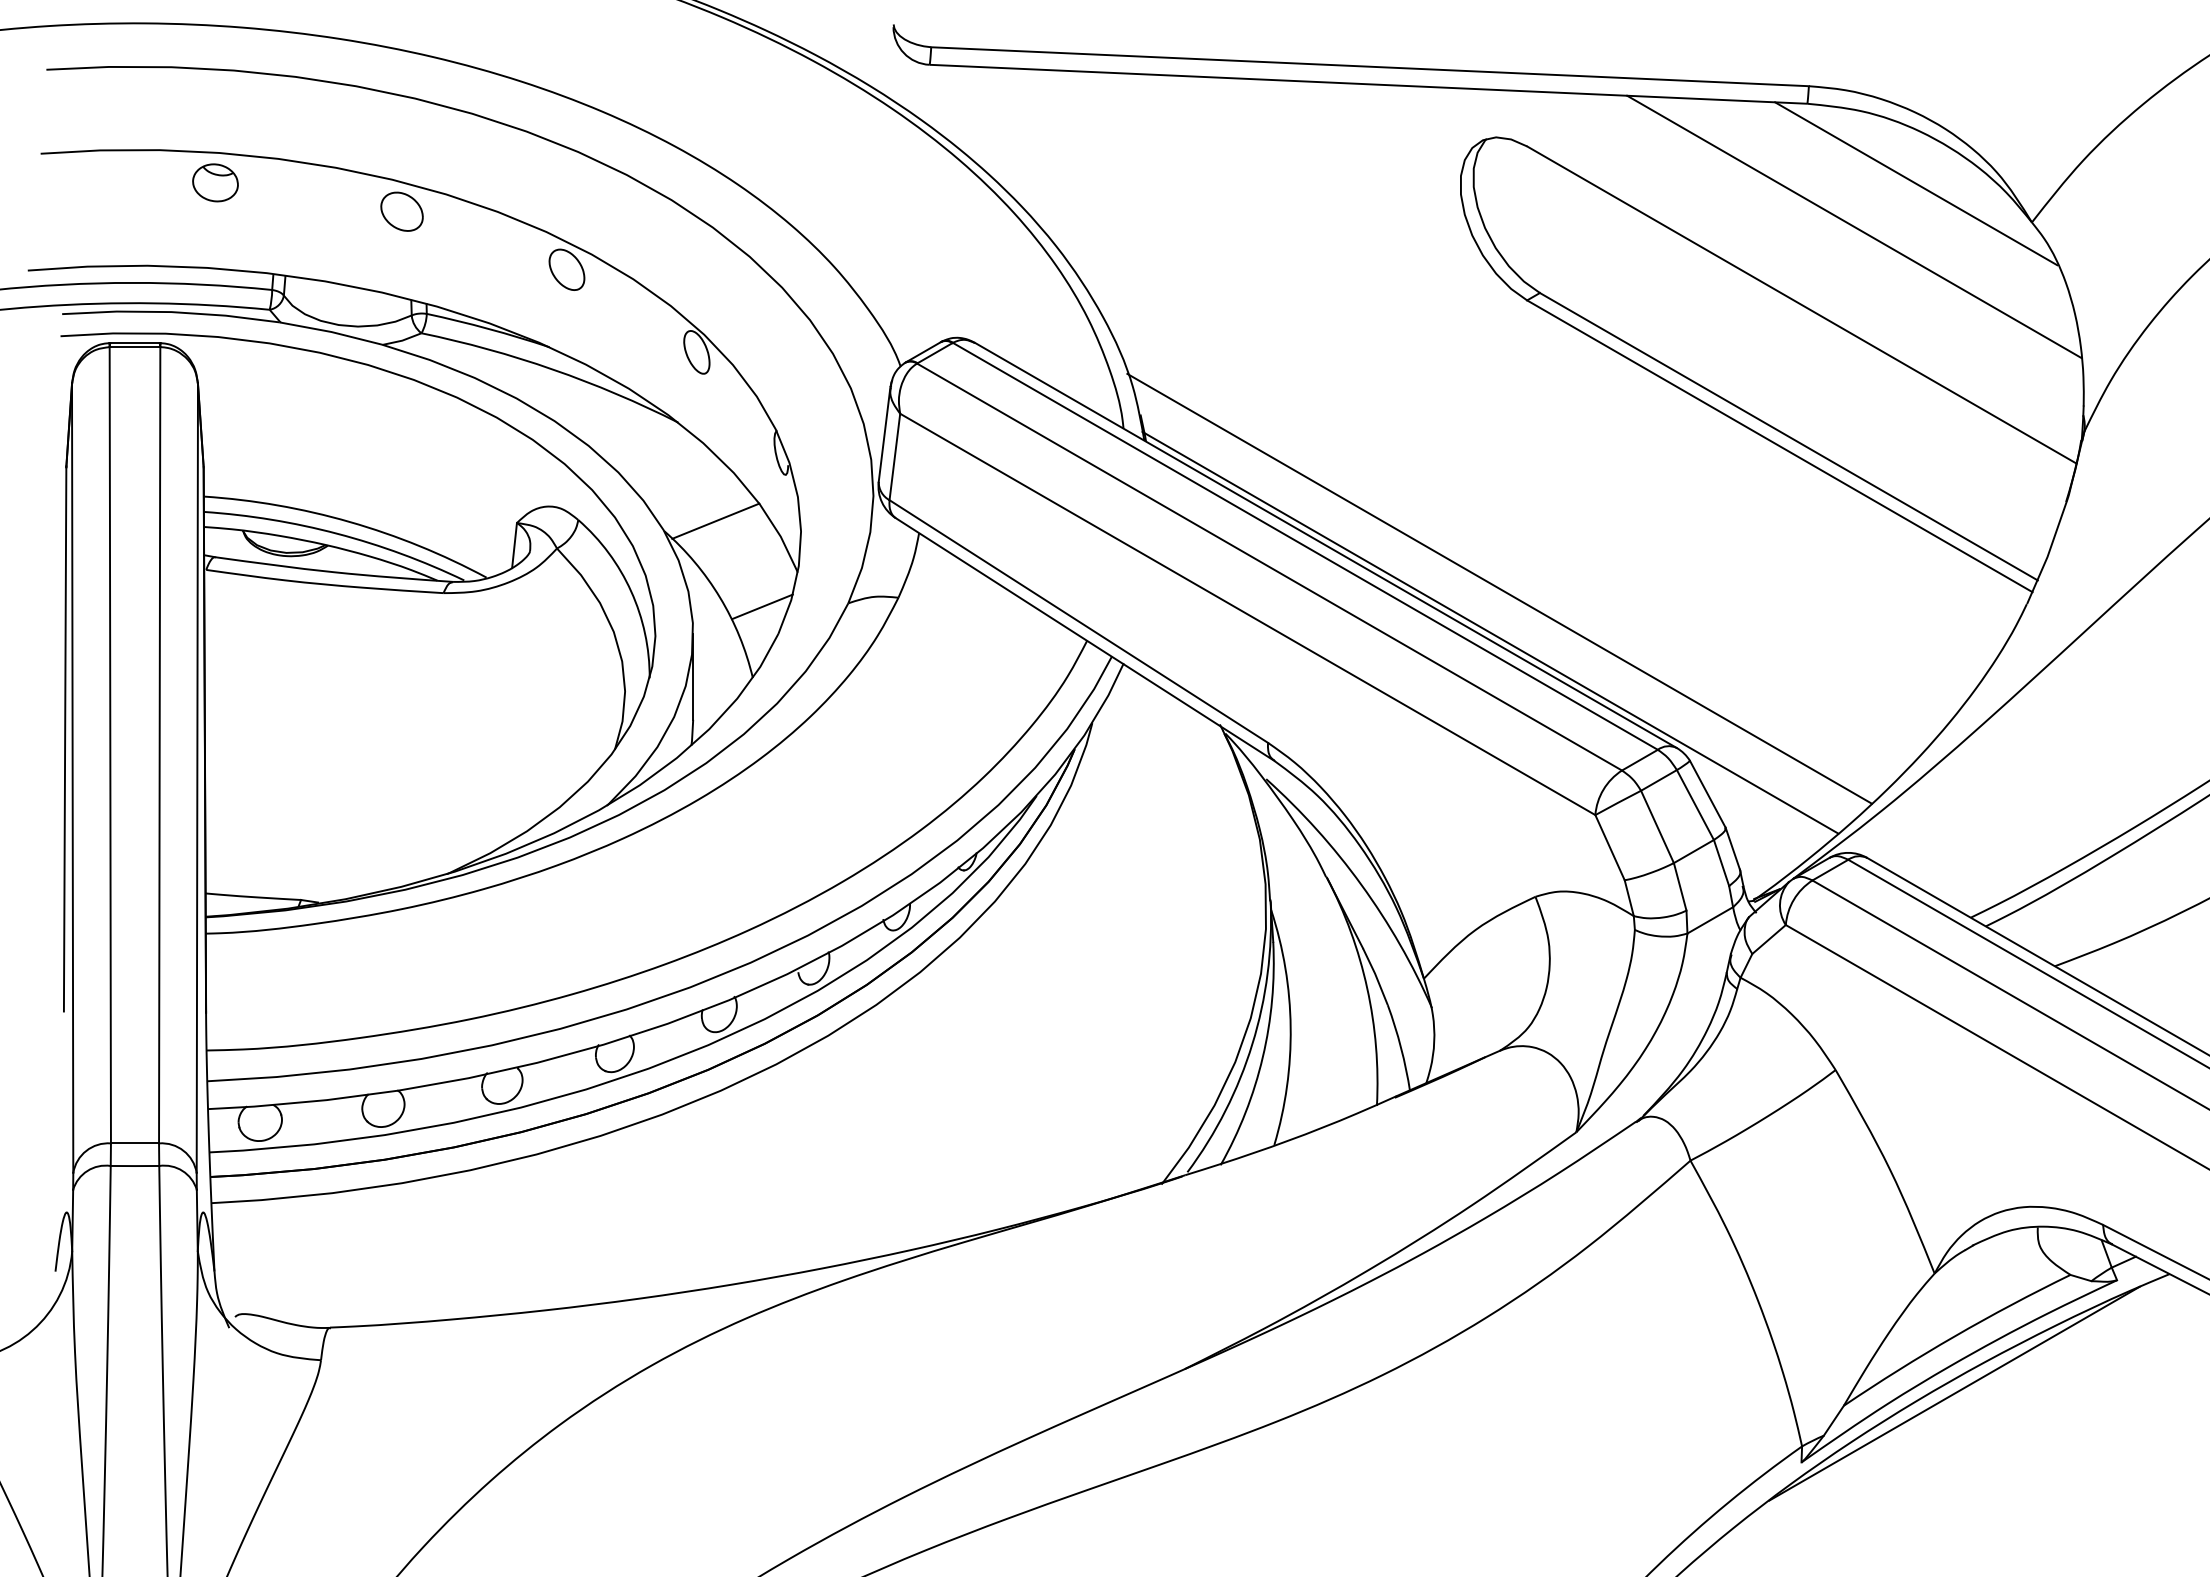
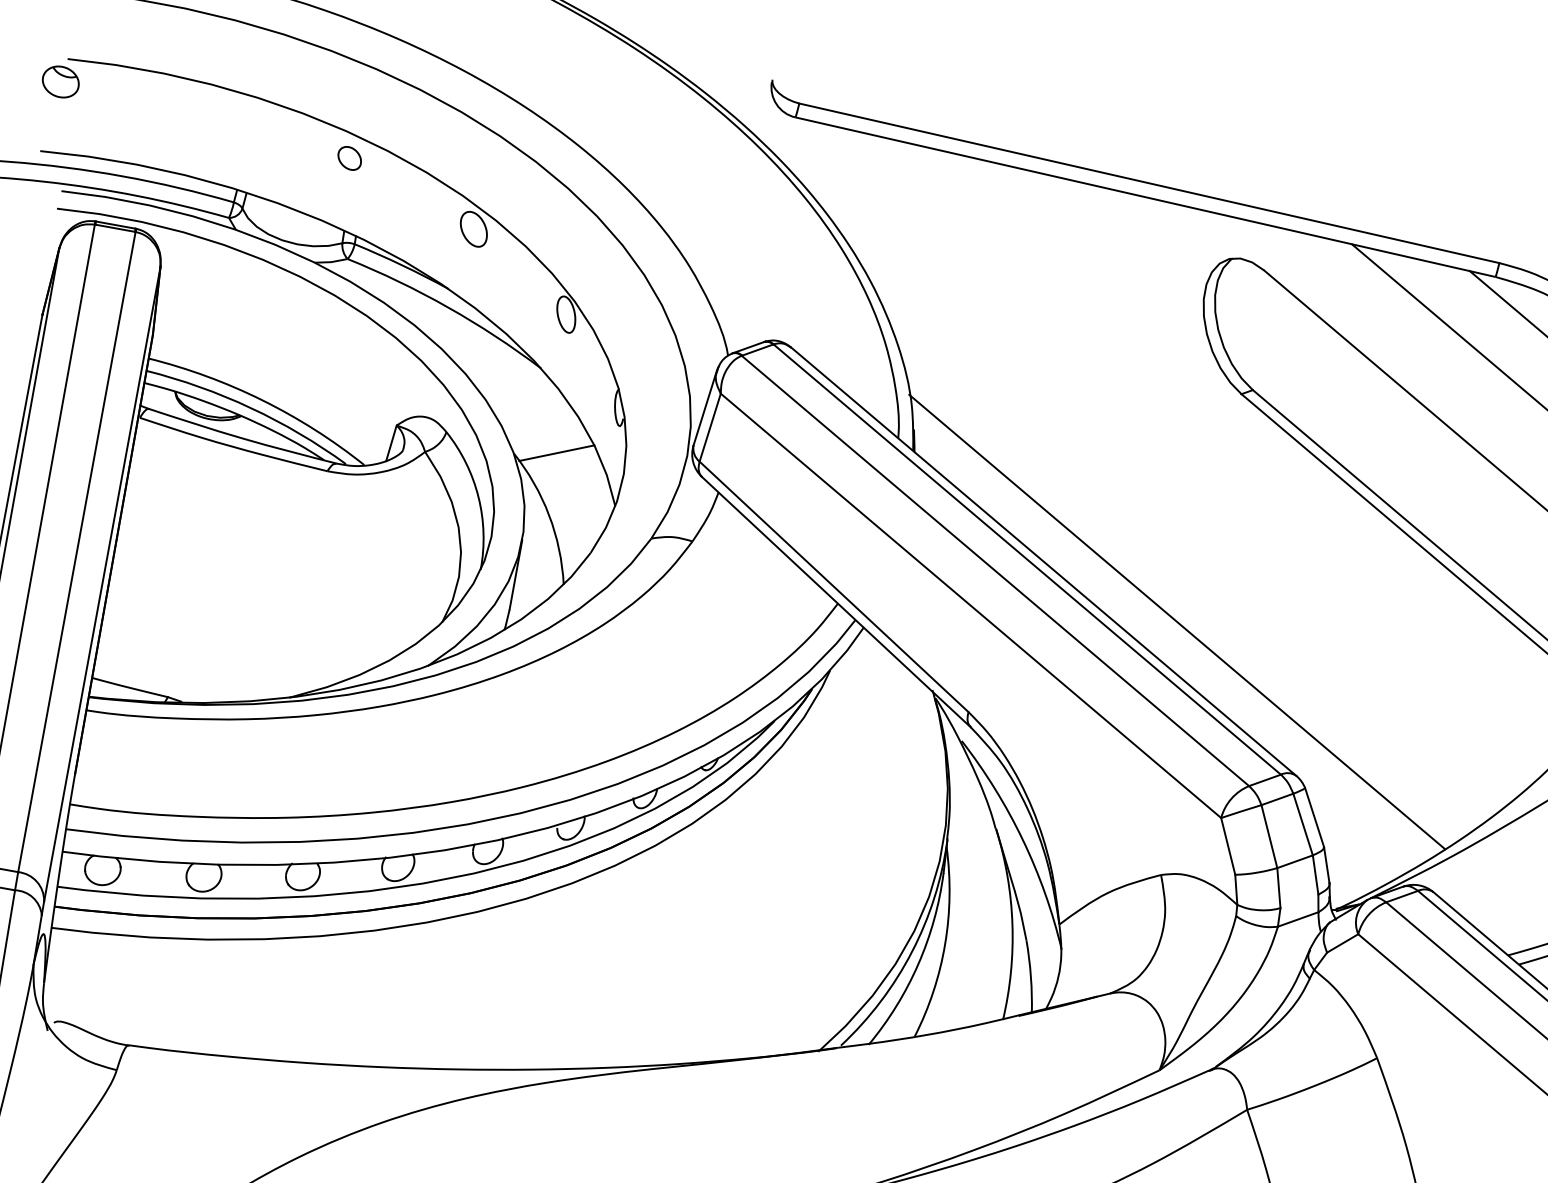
part: (215, 182) -> (60, 81), moved
part: (401, 211) -> (349, 158), size x0.7
line: (762, 606) -> (581, 528), removed
line: (1490, 632) -> (1163, 655), removed

